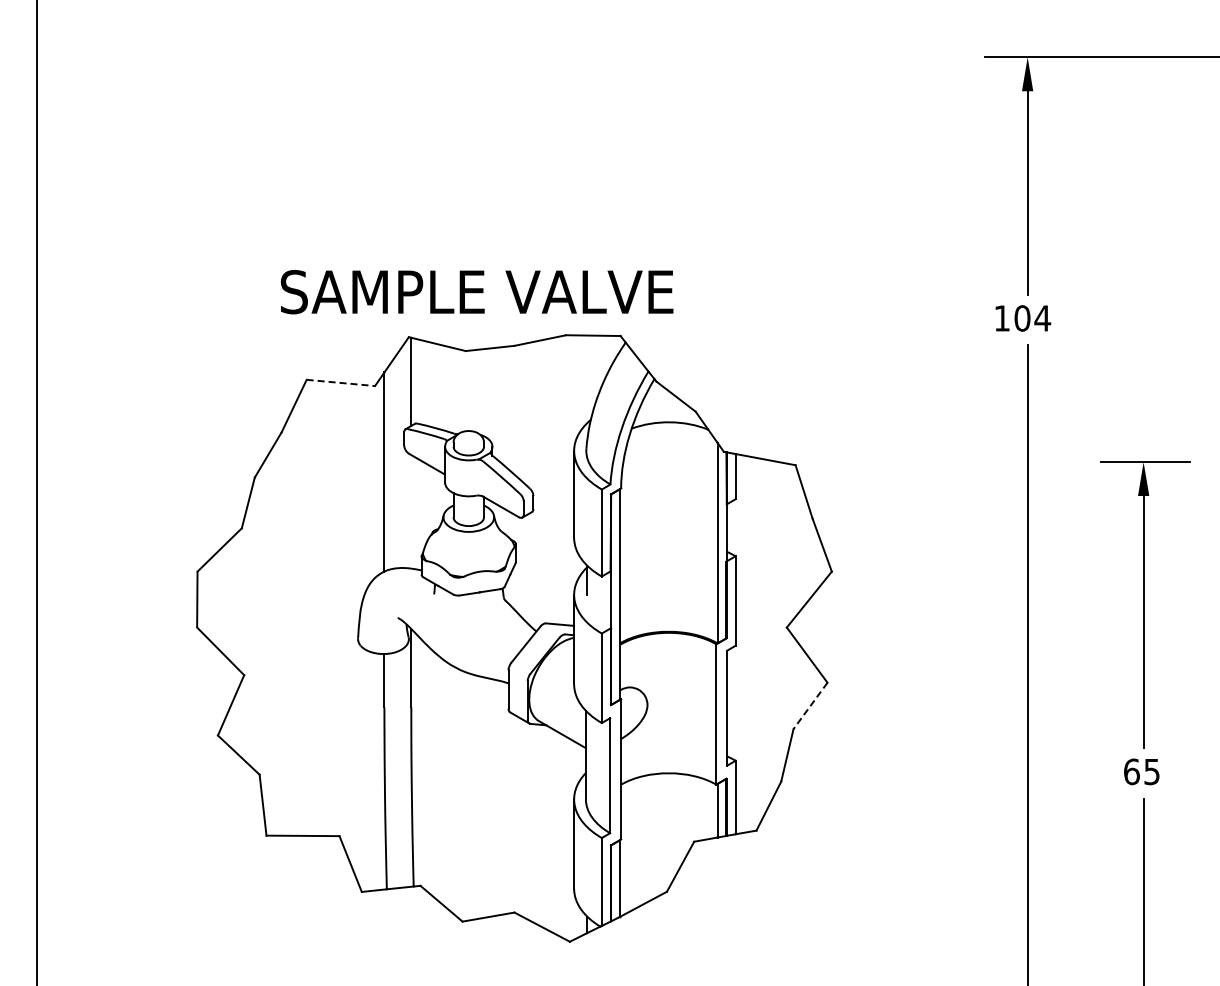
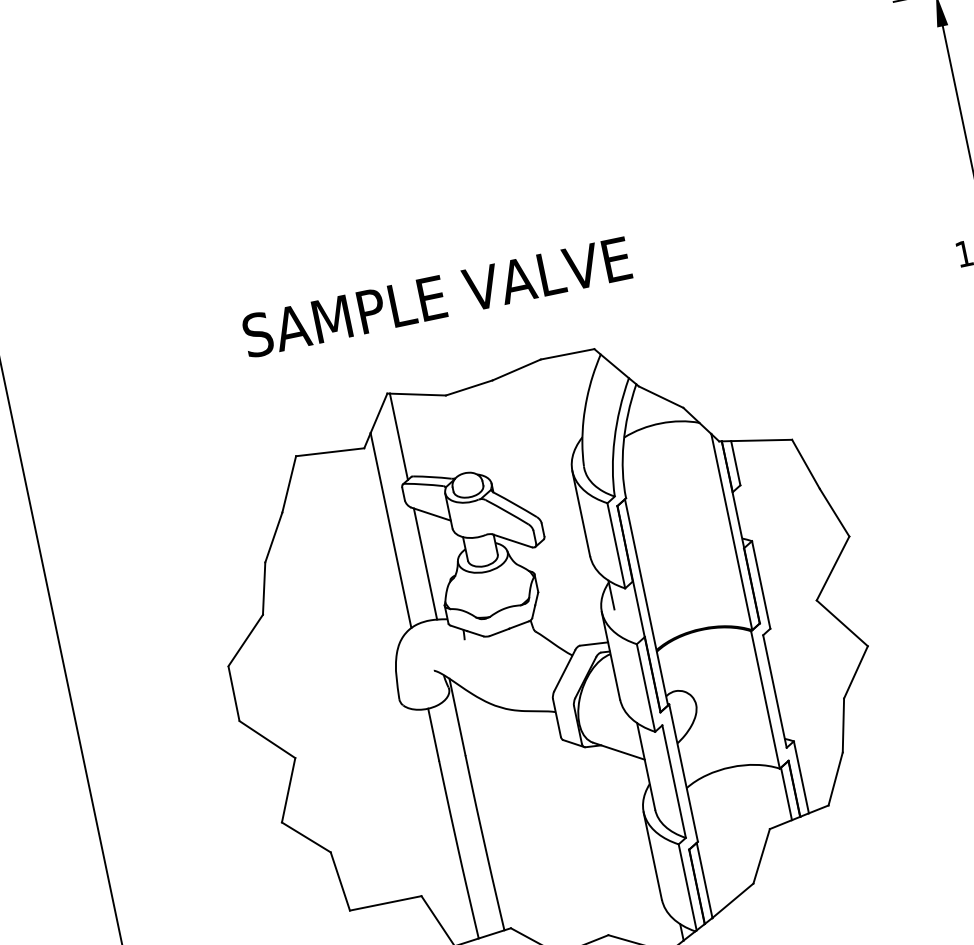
text: (476, 292) -> (436, 297), moved
line: (341, 382) -> (330, 451), dashed -> solid
line: (411, 511) -> (425, 563), added
line: (810, 705) -> (855, 671), dashed -> solid

